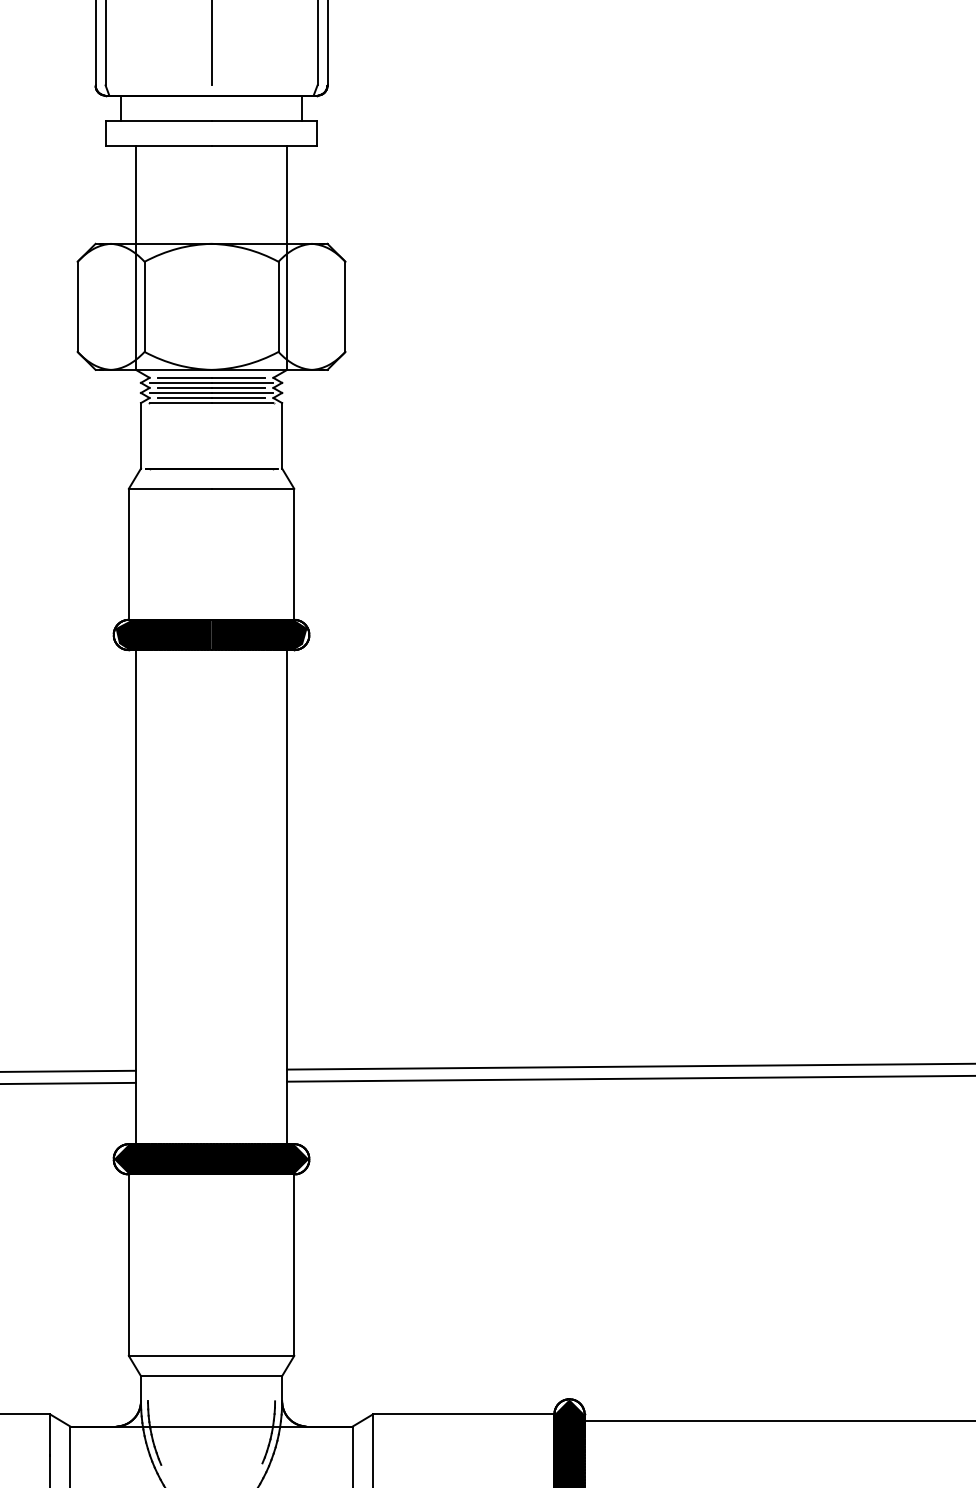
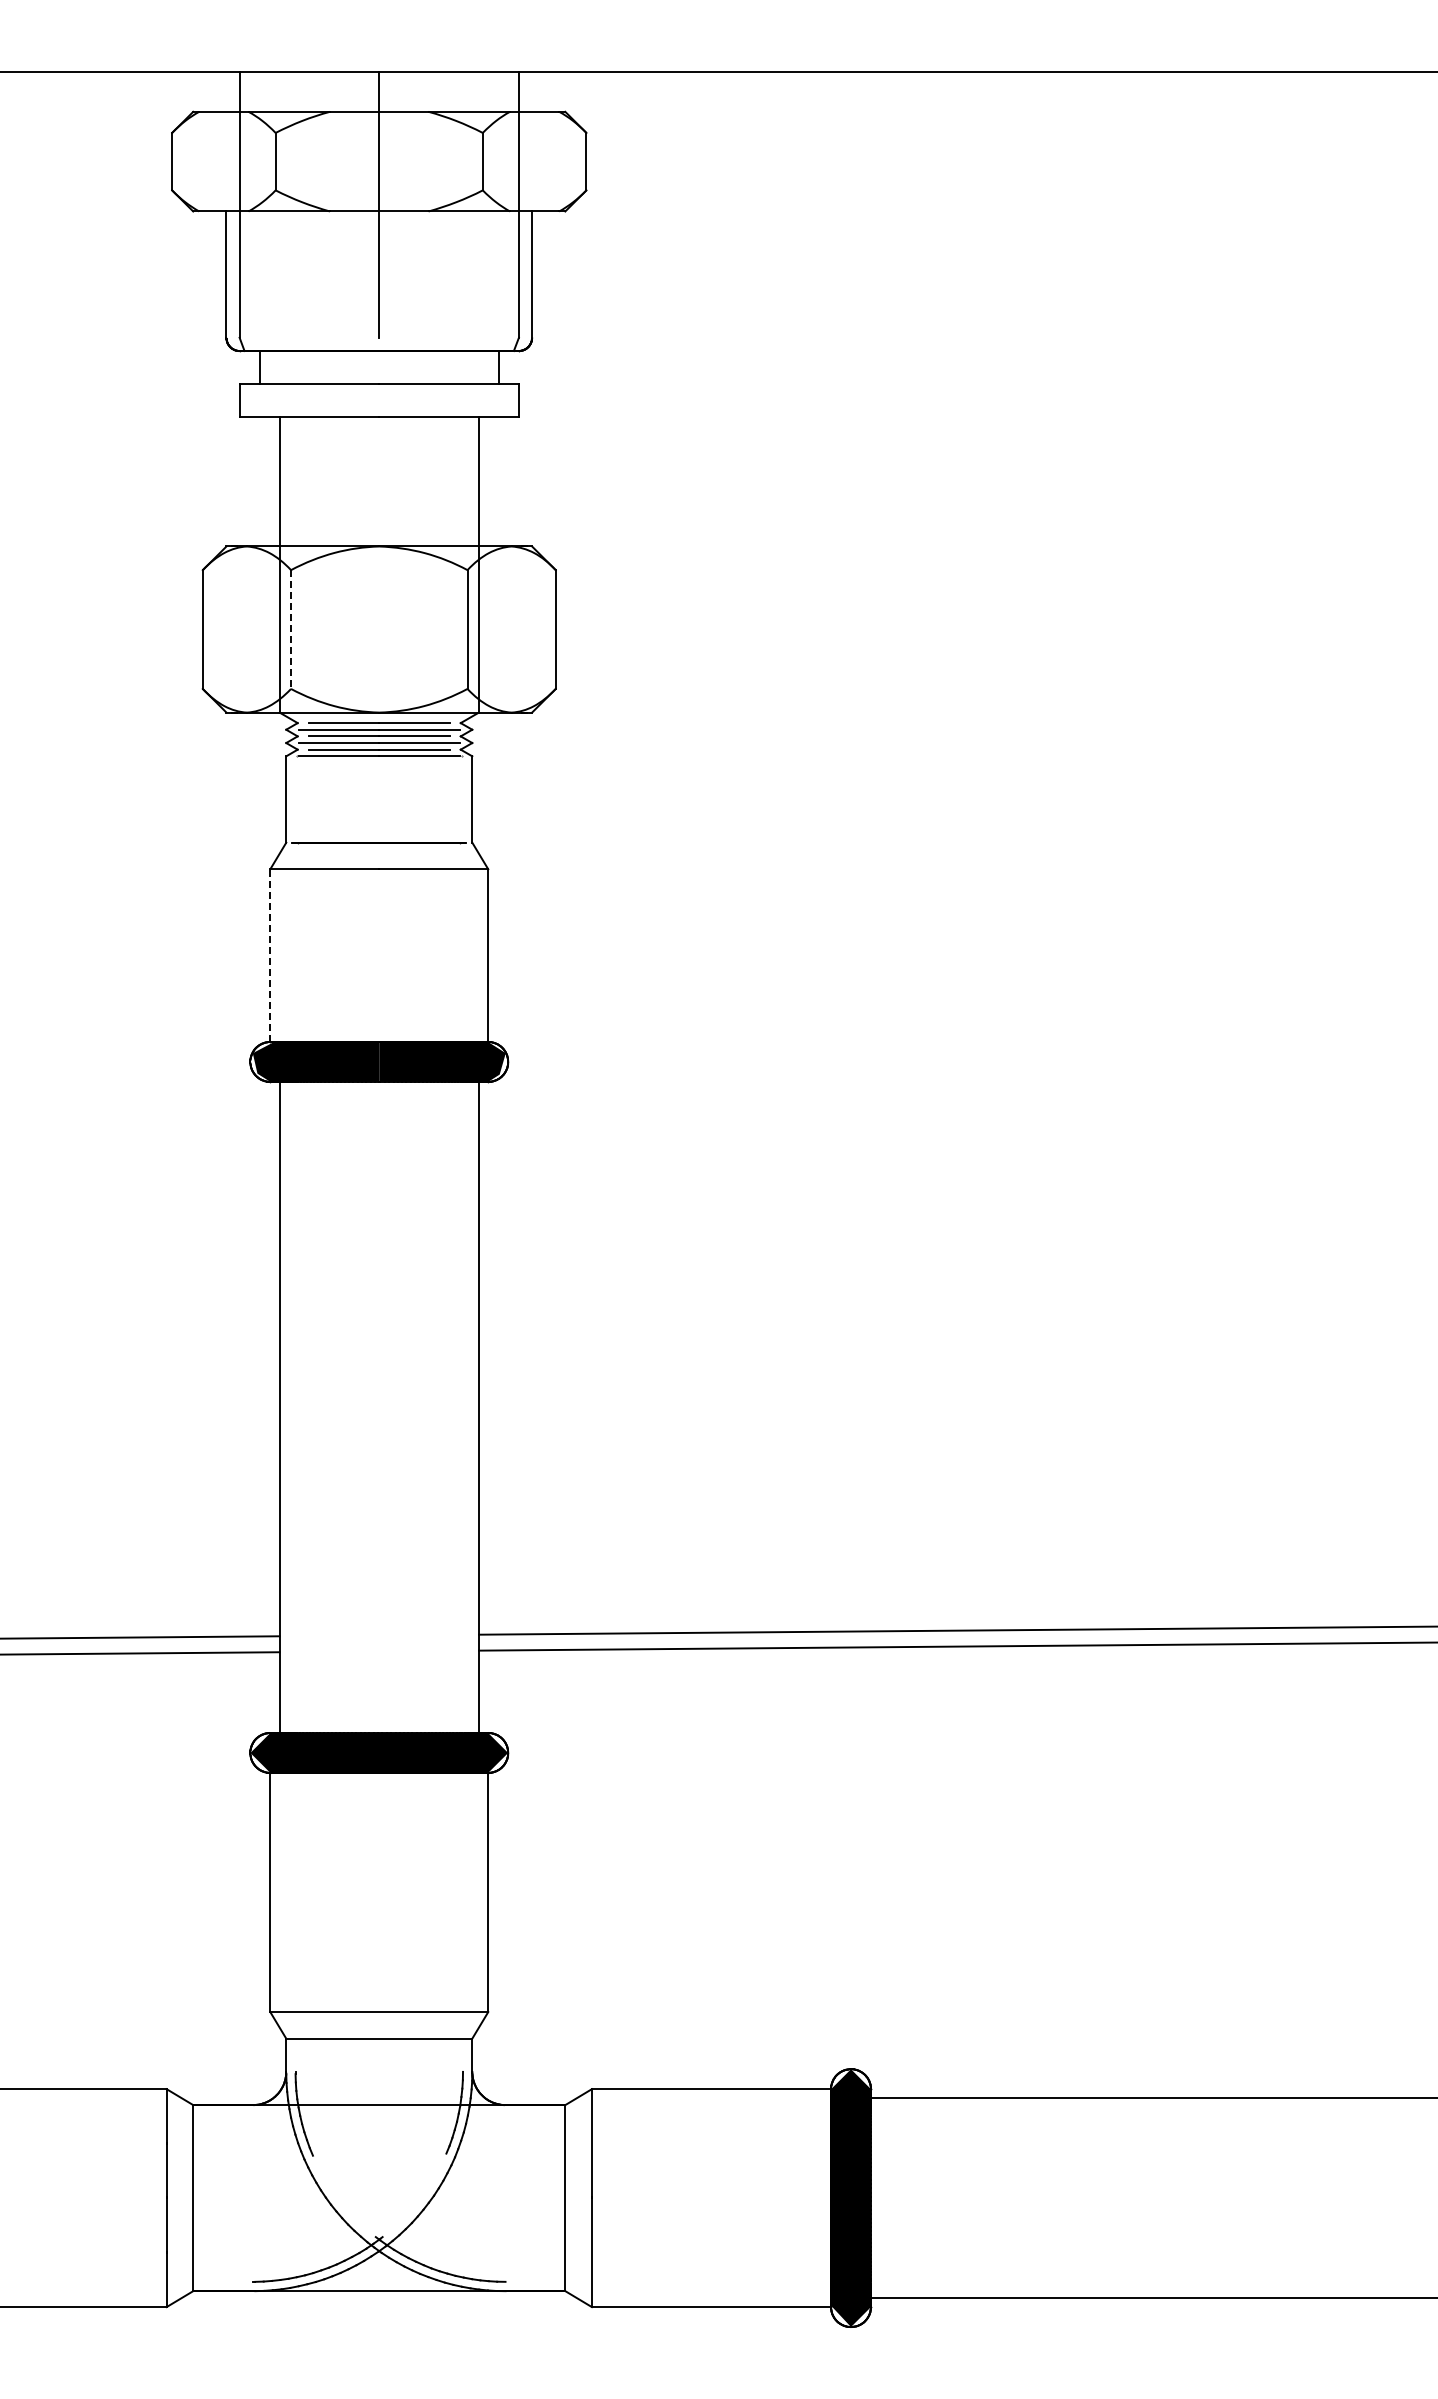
line: (144, 307) -> (291, 630), solid -> dashed
line: (129, 554) -> (270, 955), solid -> dashed

